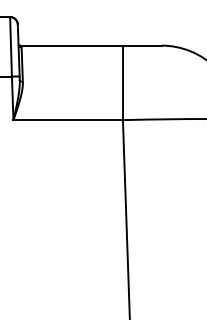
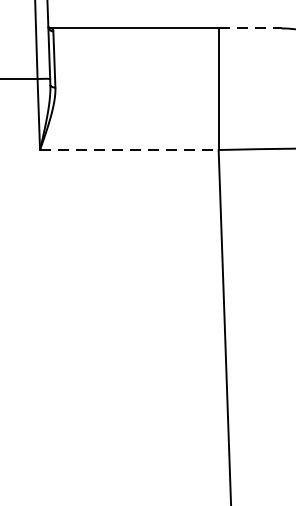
line: (142, 45) -> (250, 28), solid -> dashed
line: (68, 120) -> (129, 150), solid -> dashed

